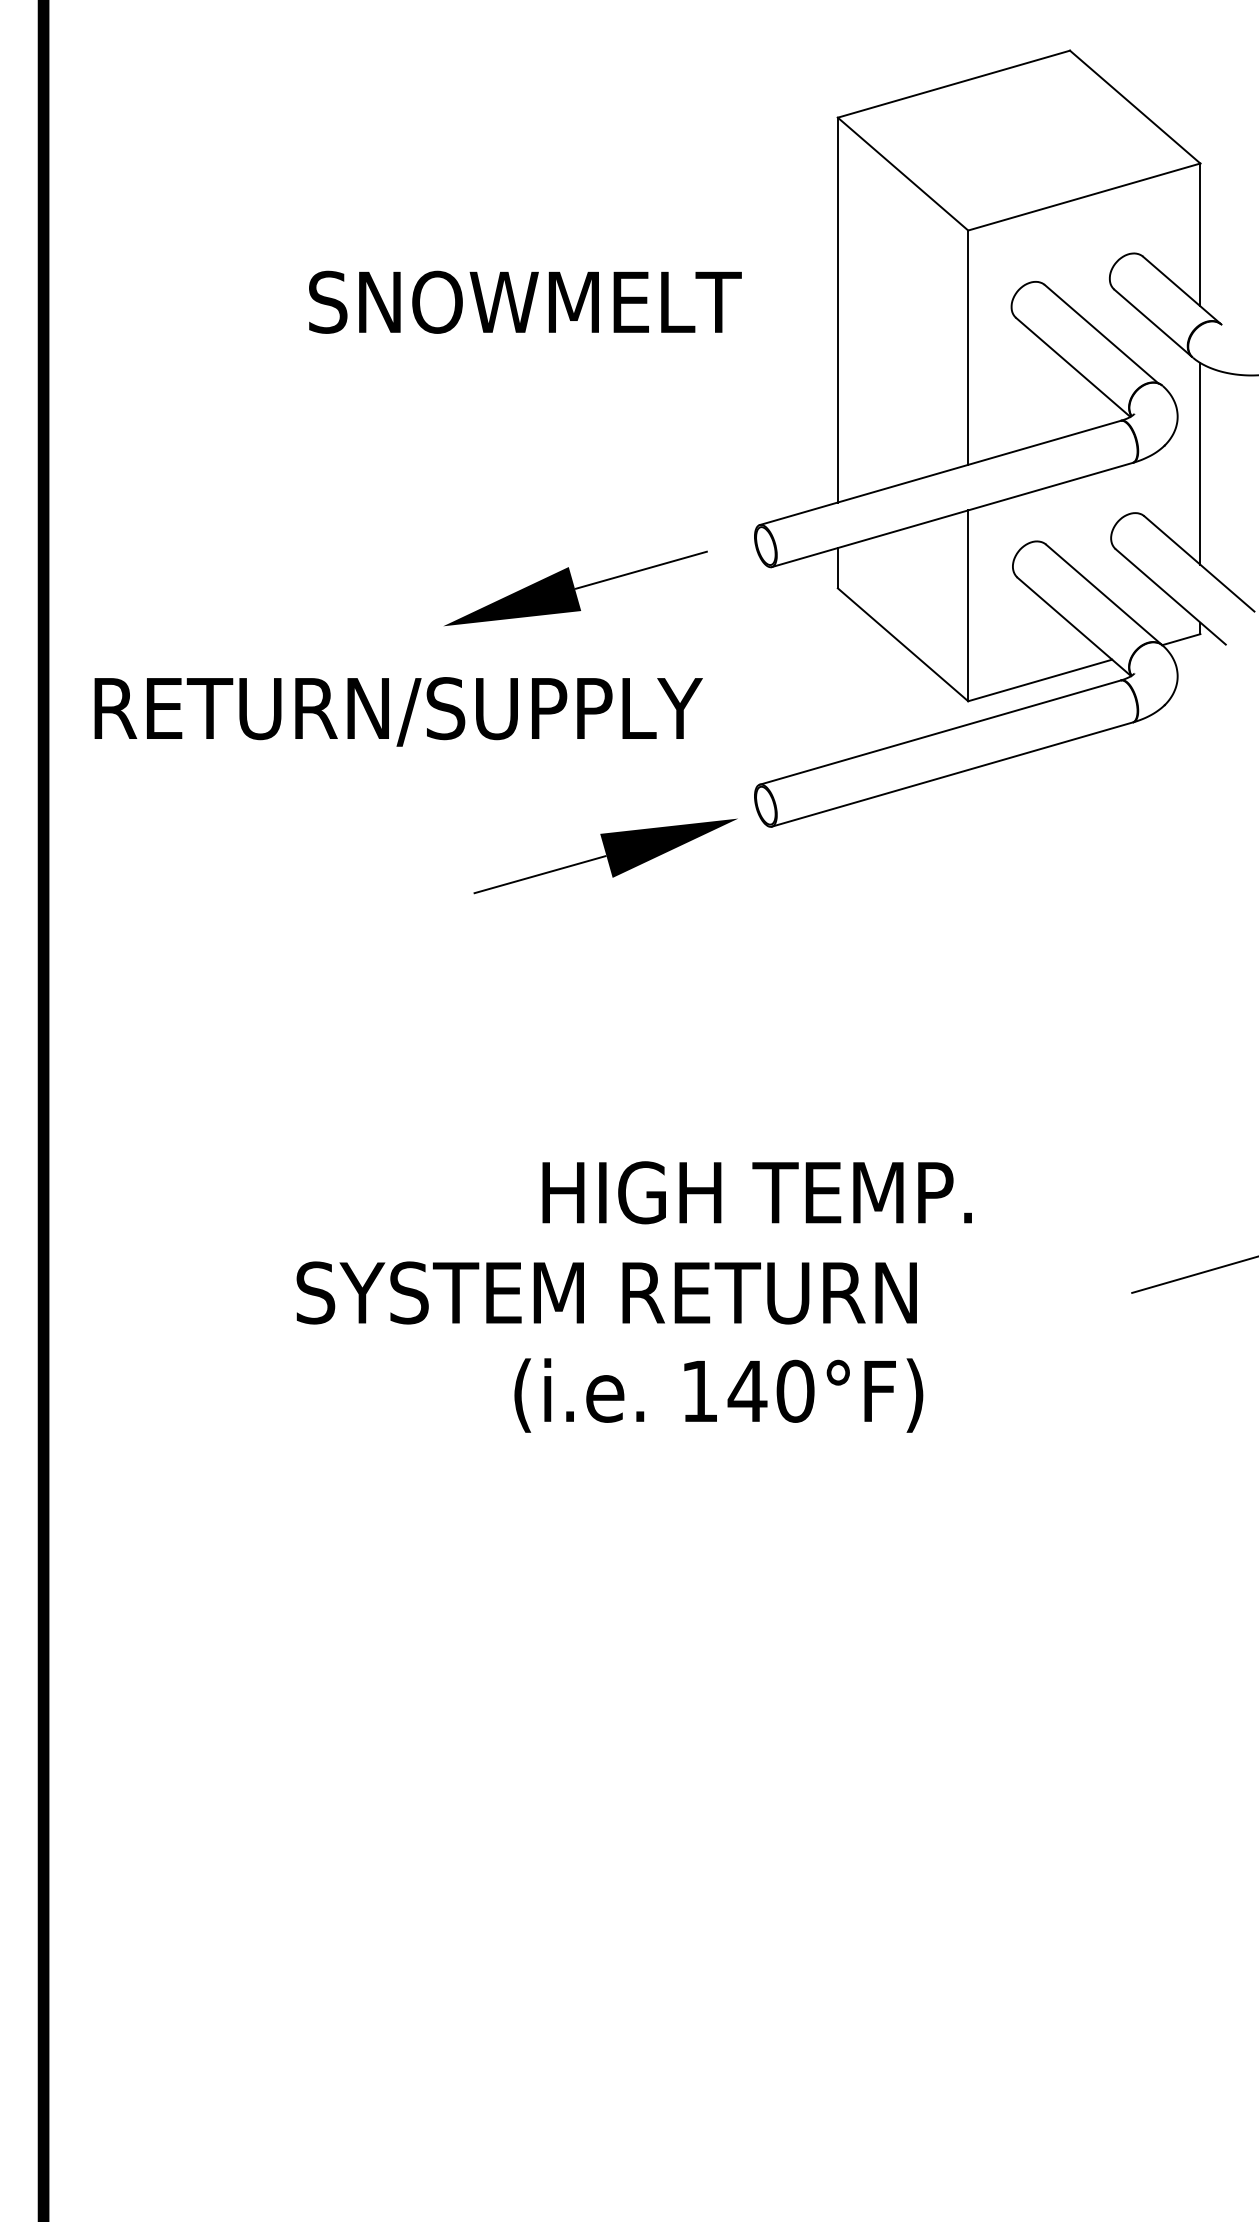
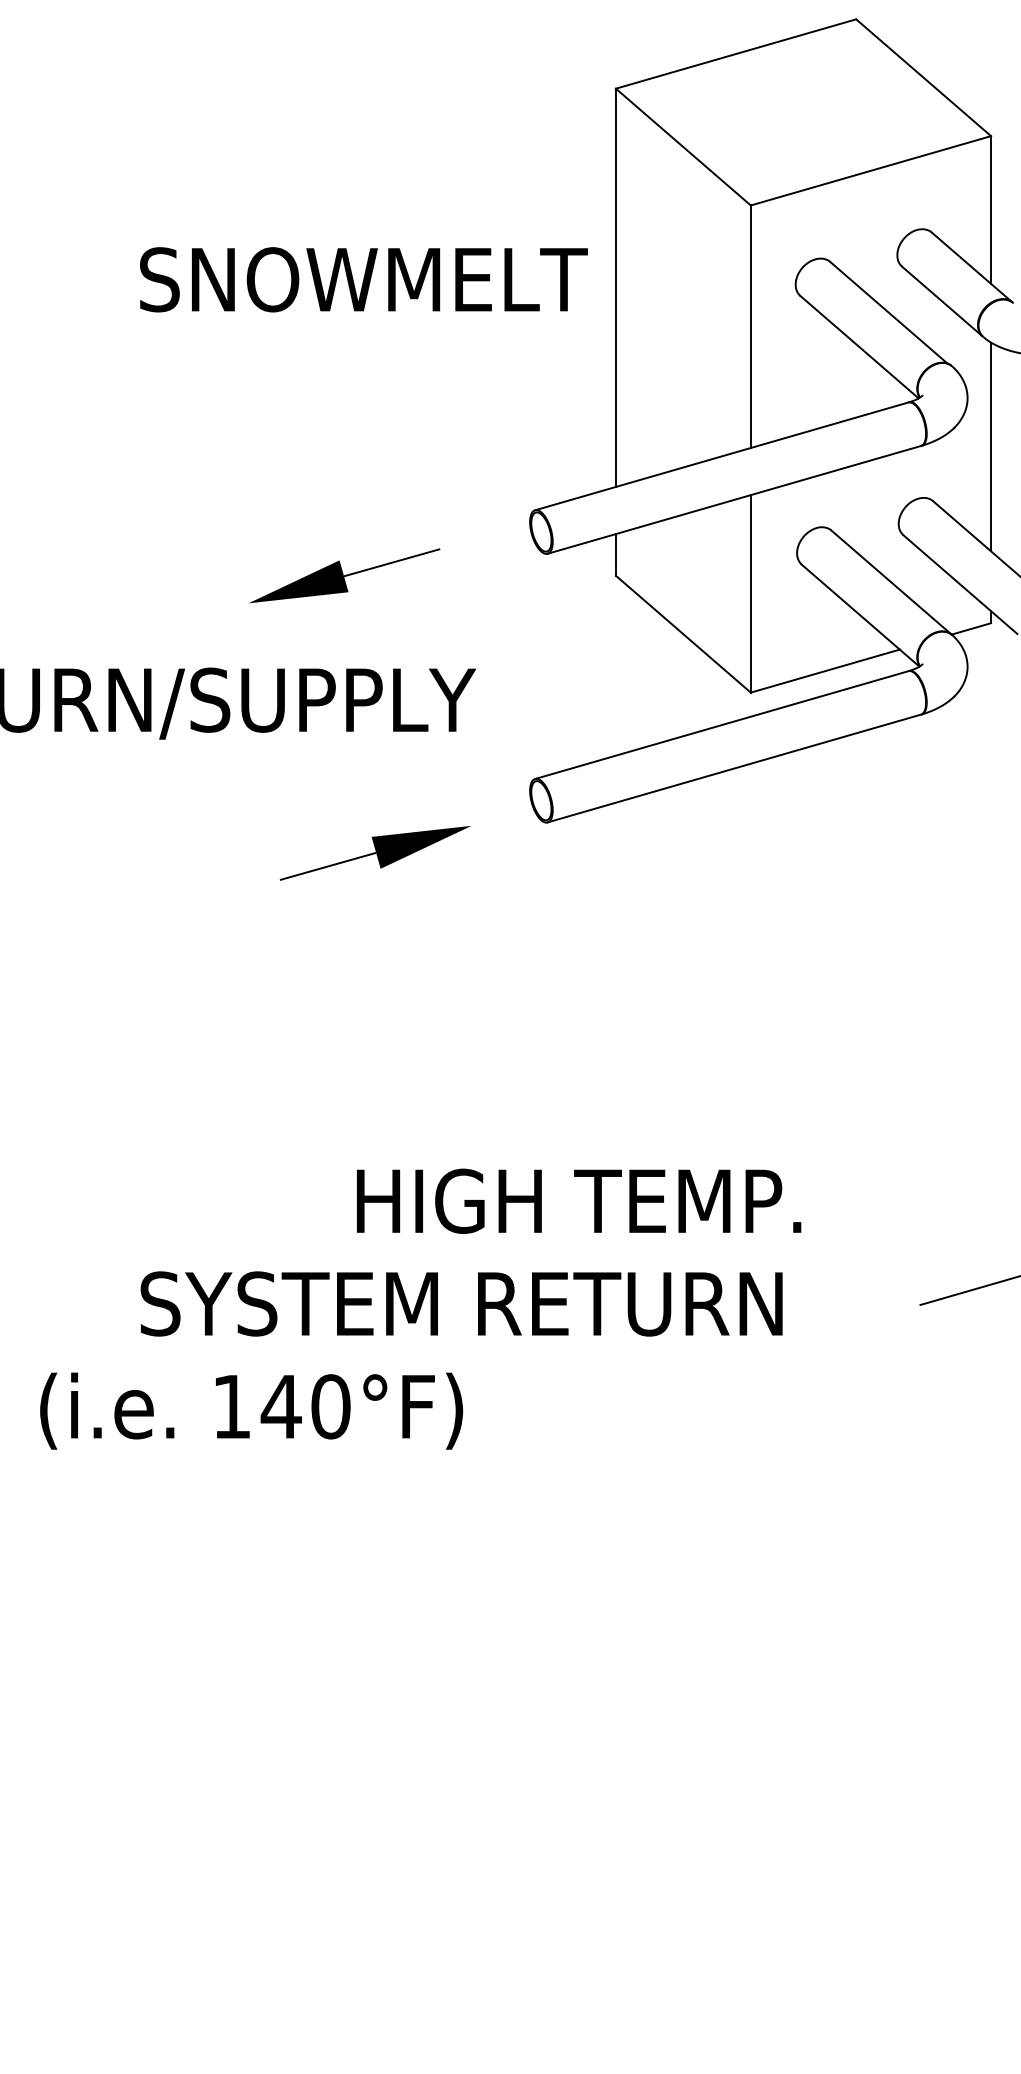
text: (525, 301) -> (364, 278), moved
part: (575, 588) -> (344, 575), size x0.7
part: (605, 856) -> (375, 853), size x0.7
text: (756, 1192) -> (578, 1201), moved
text: (606, 1292) -> (461, 1303), moved
text: (718, 1395) -> (251, 1411), moved

